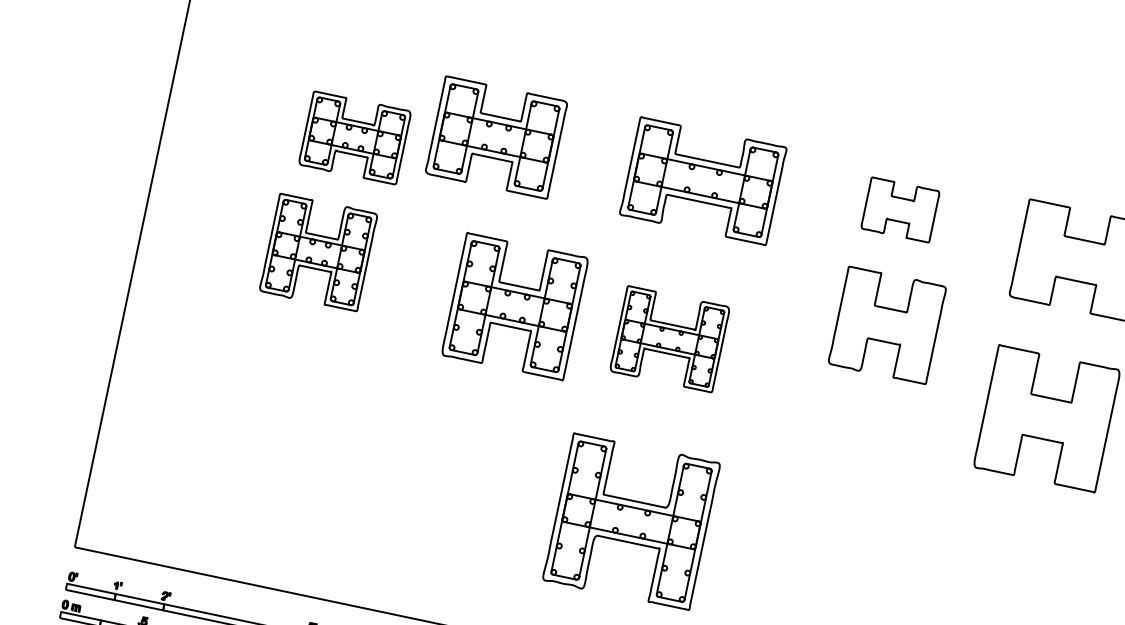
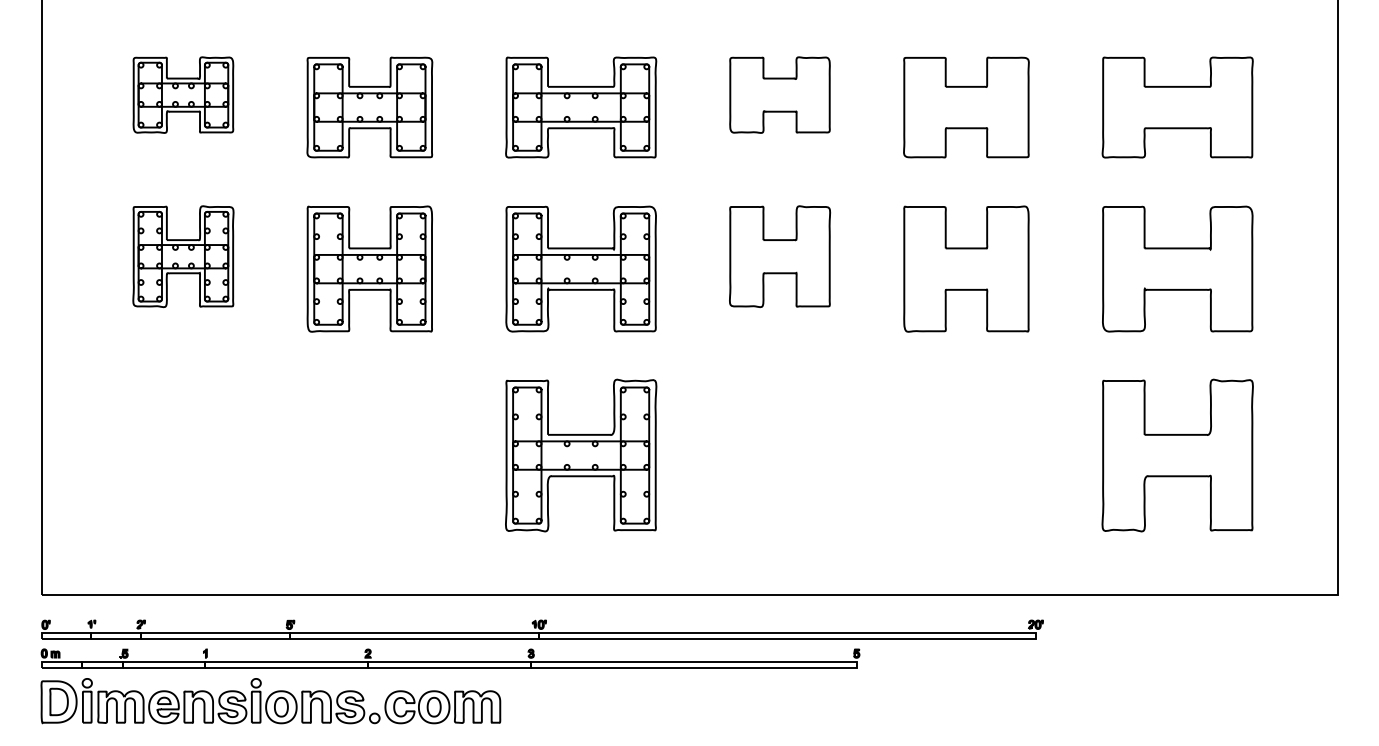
part: (355, 137) -> (183, 94), moved
part: (900, 209) -> (779, 94), size x1.43
part: (318, 252) -> (183, 256), moved
part: (514, 305) -> (369, 268), moved
part: (887, 325) -> (780, 256), moved
part: (669, 338) -> (580, 268), size x1.43

